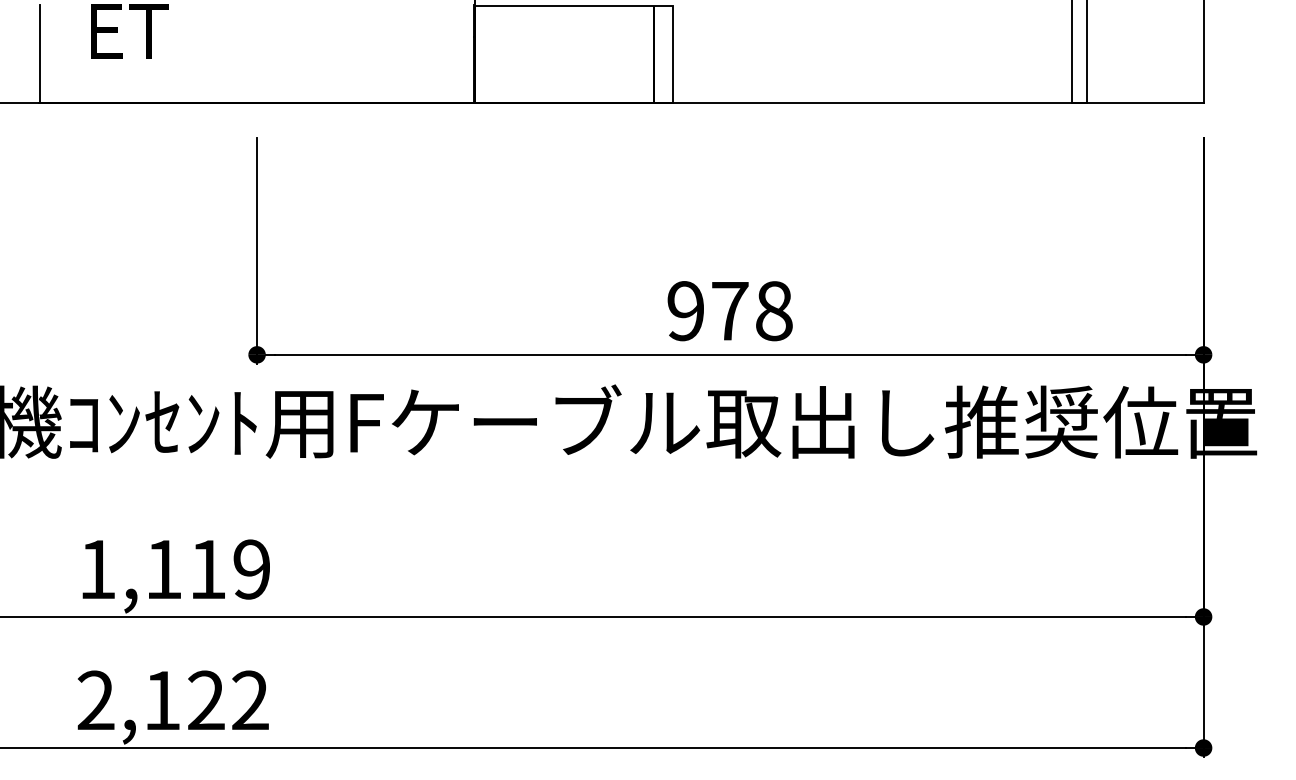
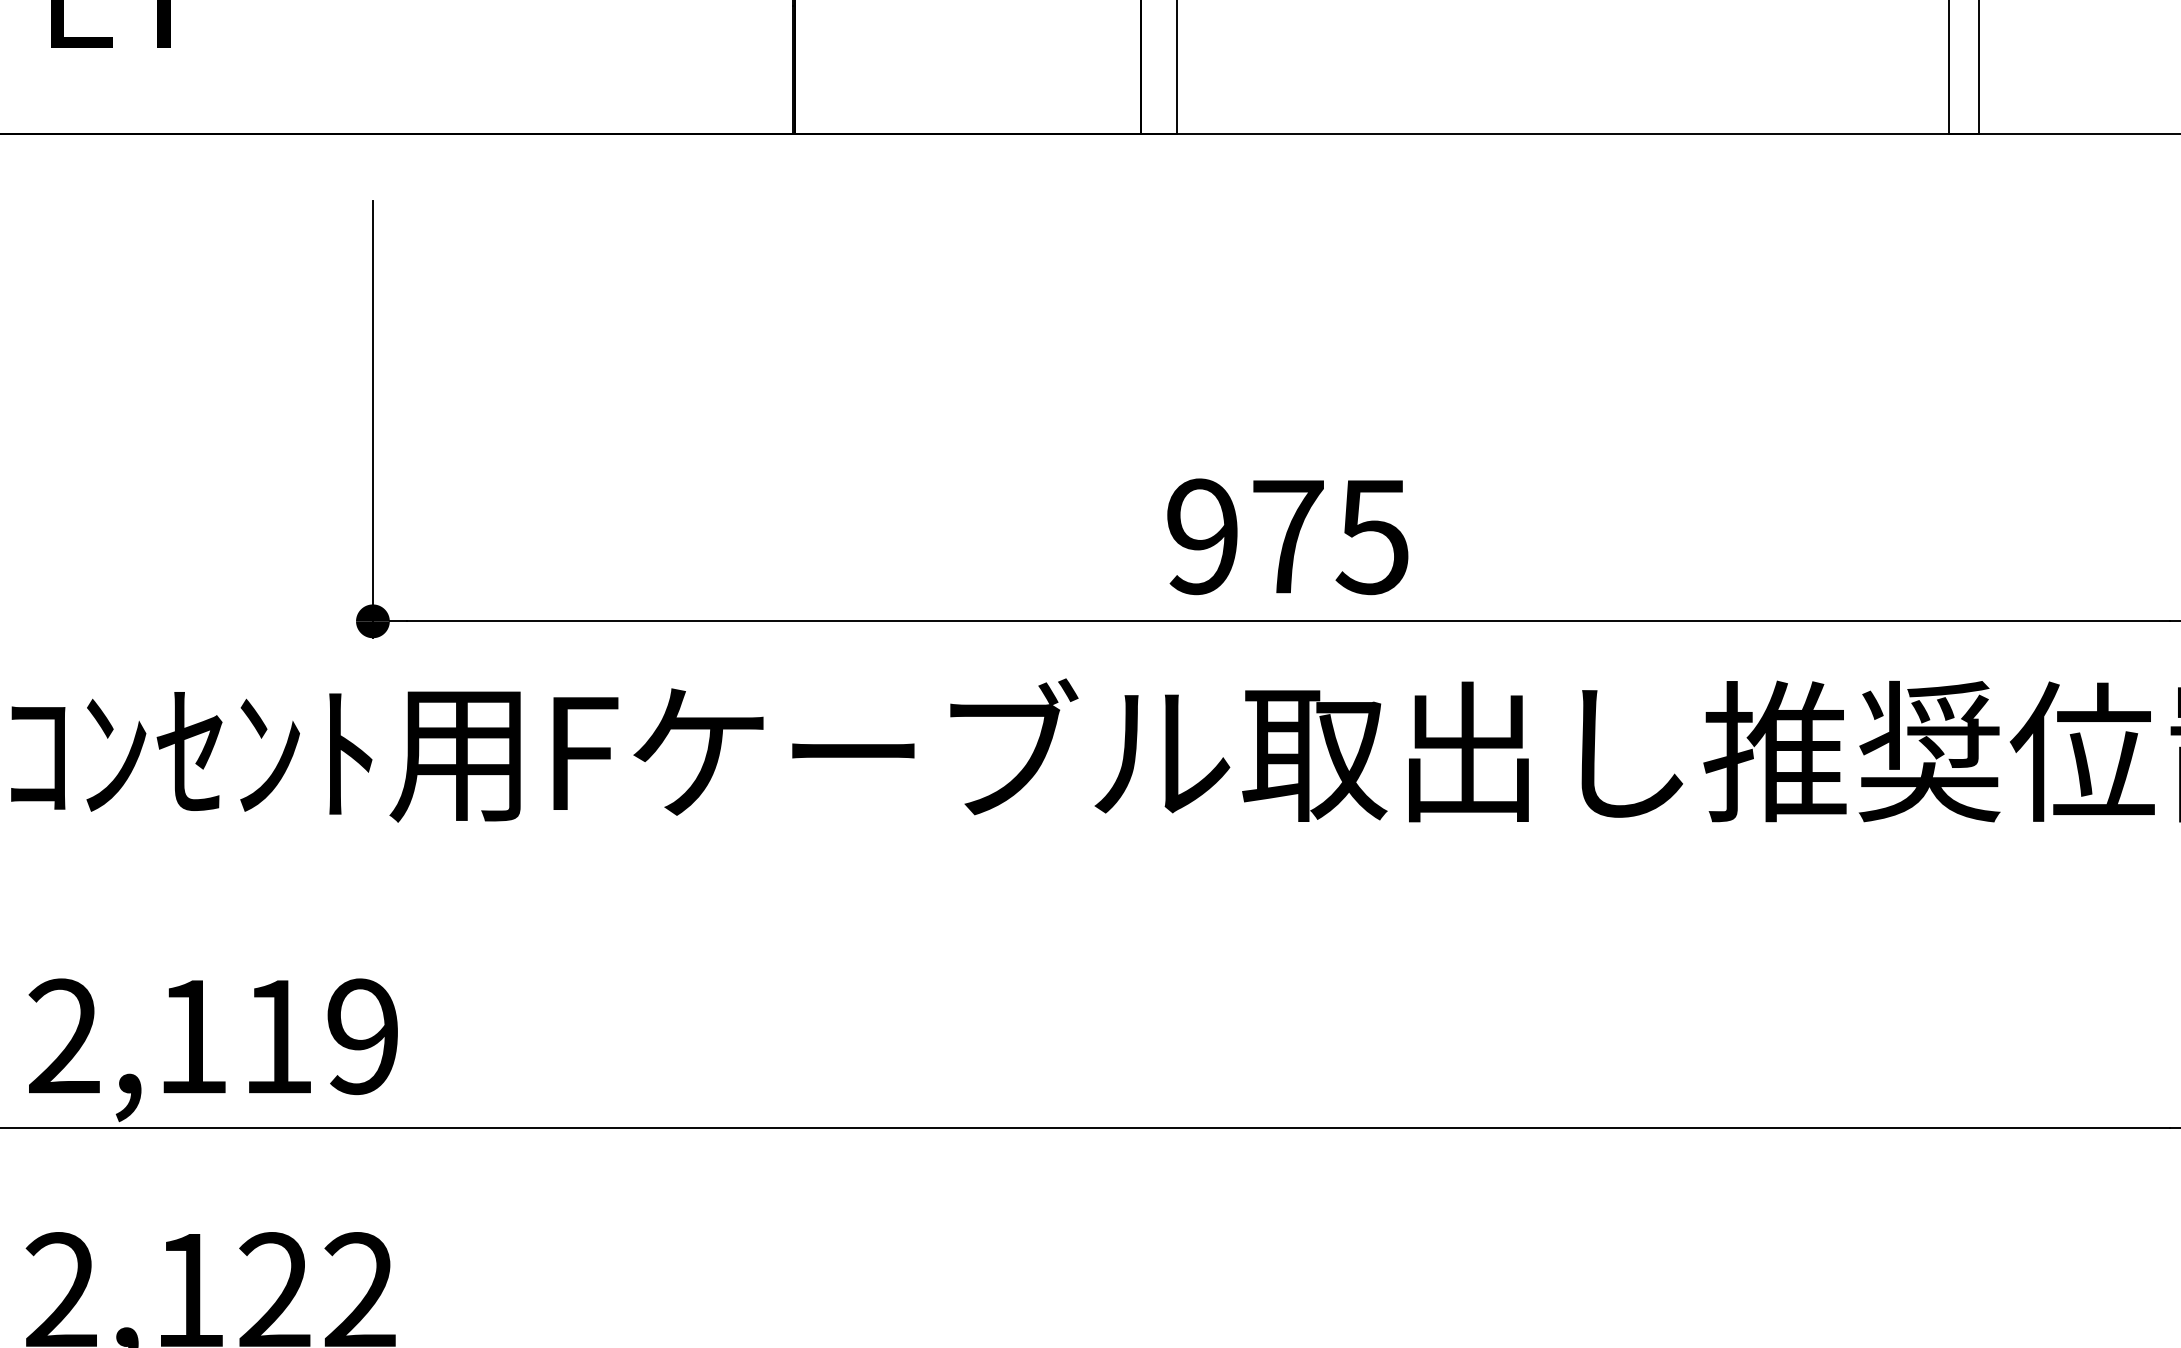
text: (773, 311) -> (1372, 537), 978 -> 975
text: (97, 568) -> (64, 1034), 1,119 -> 2,119

